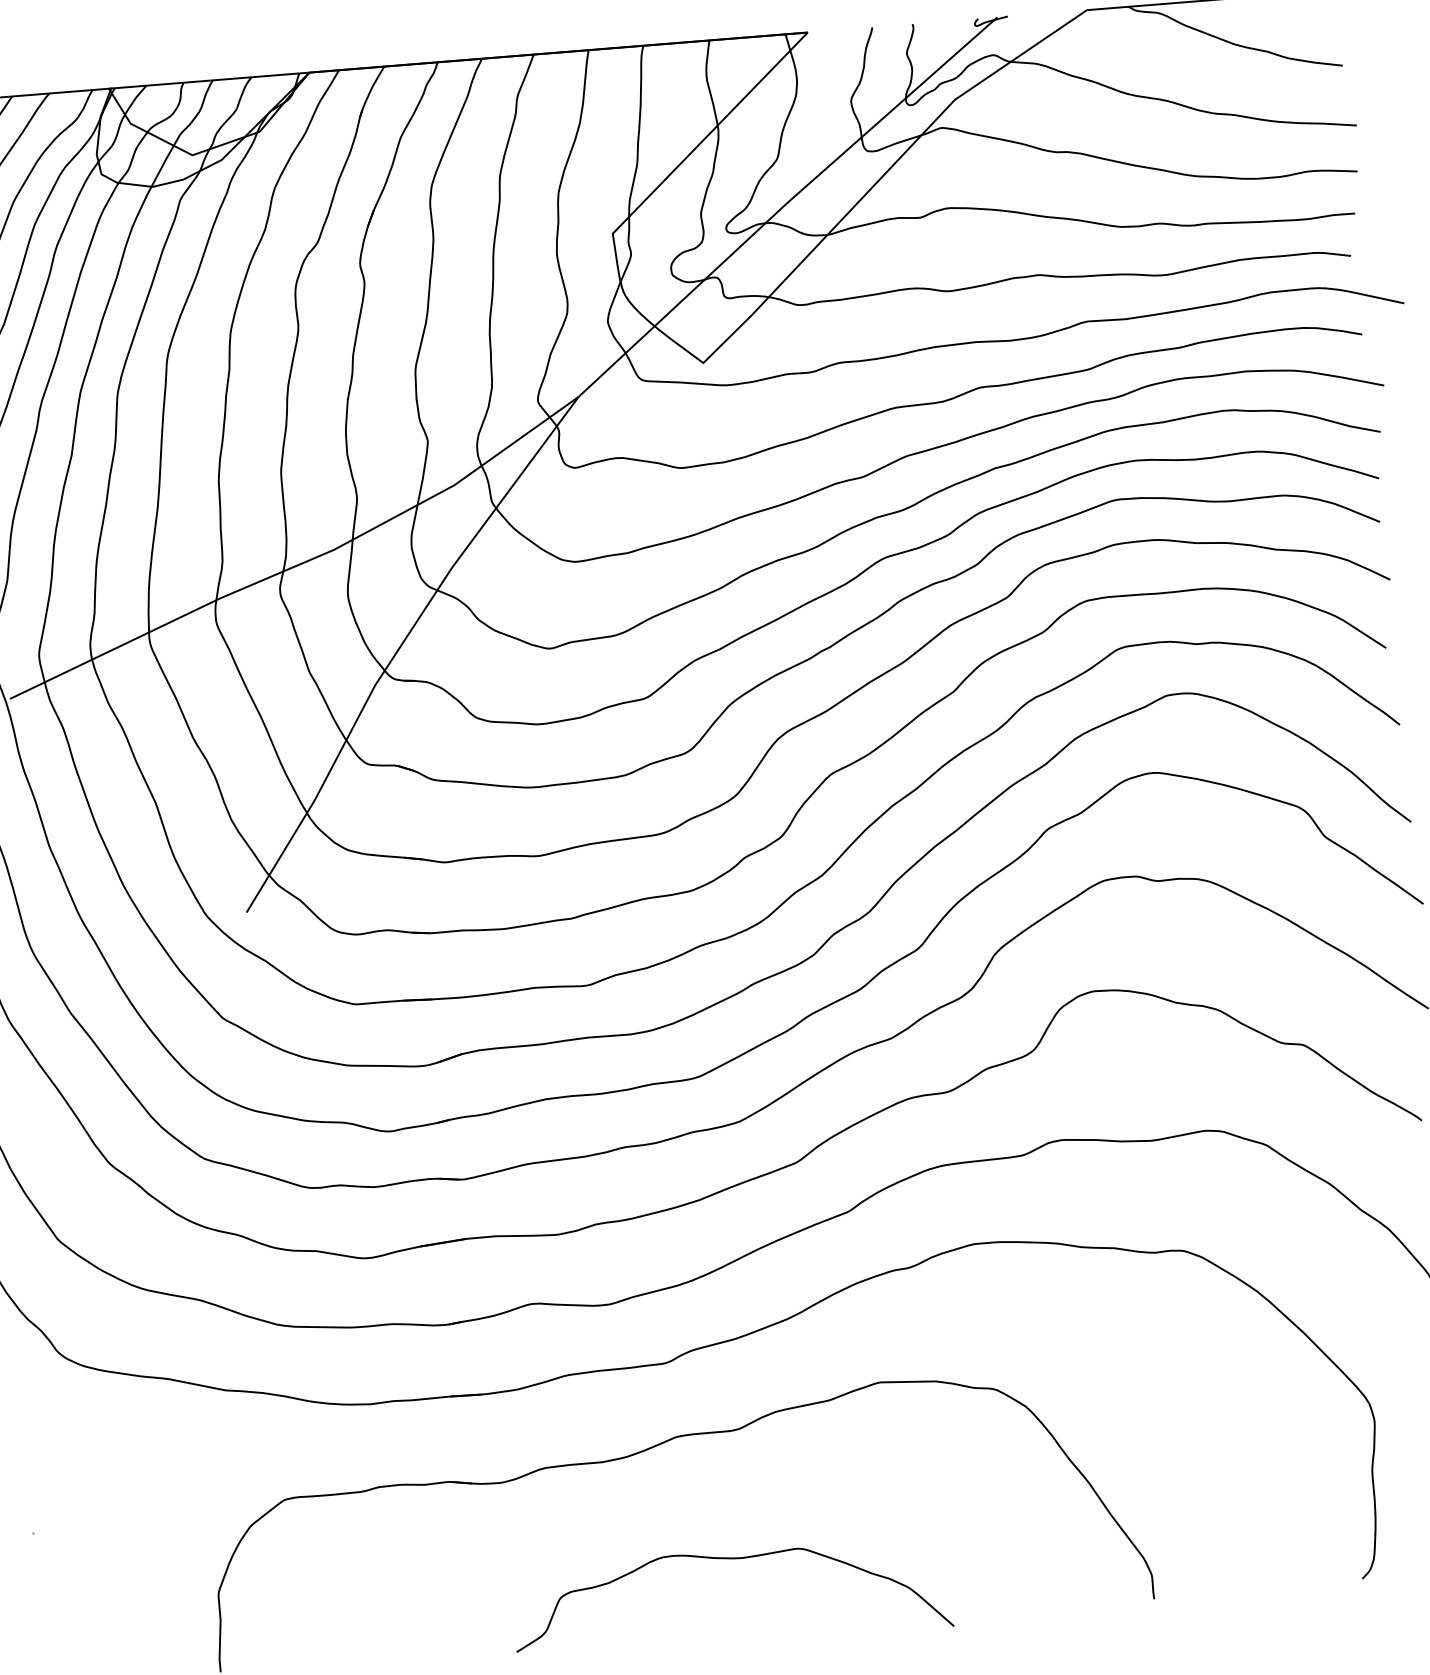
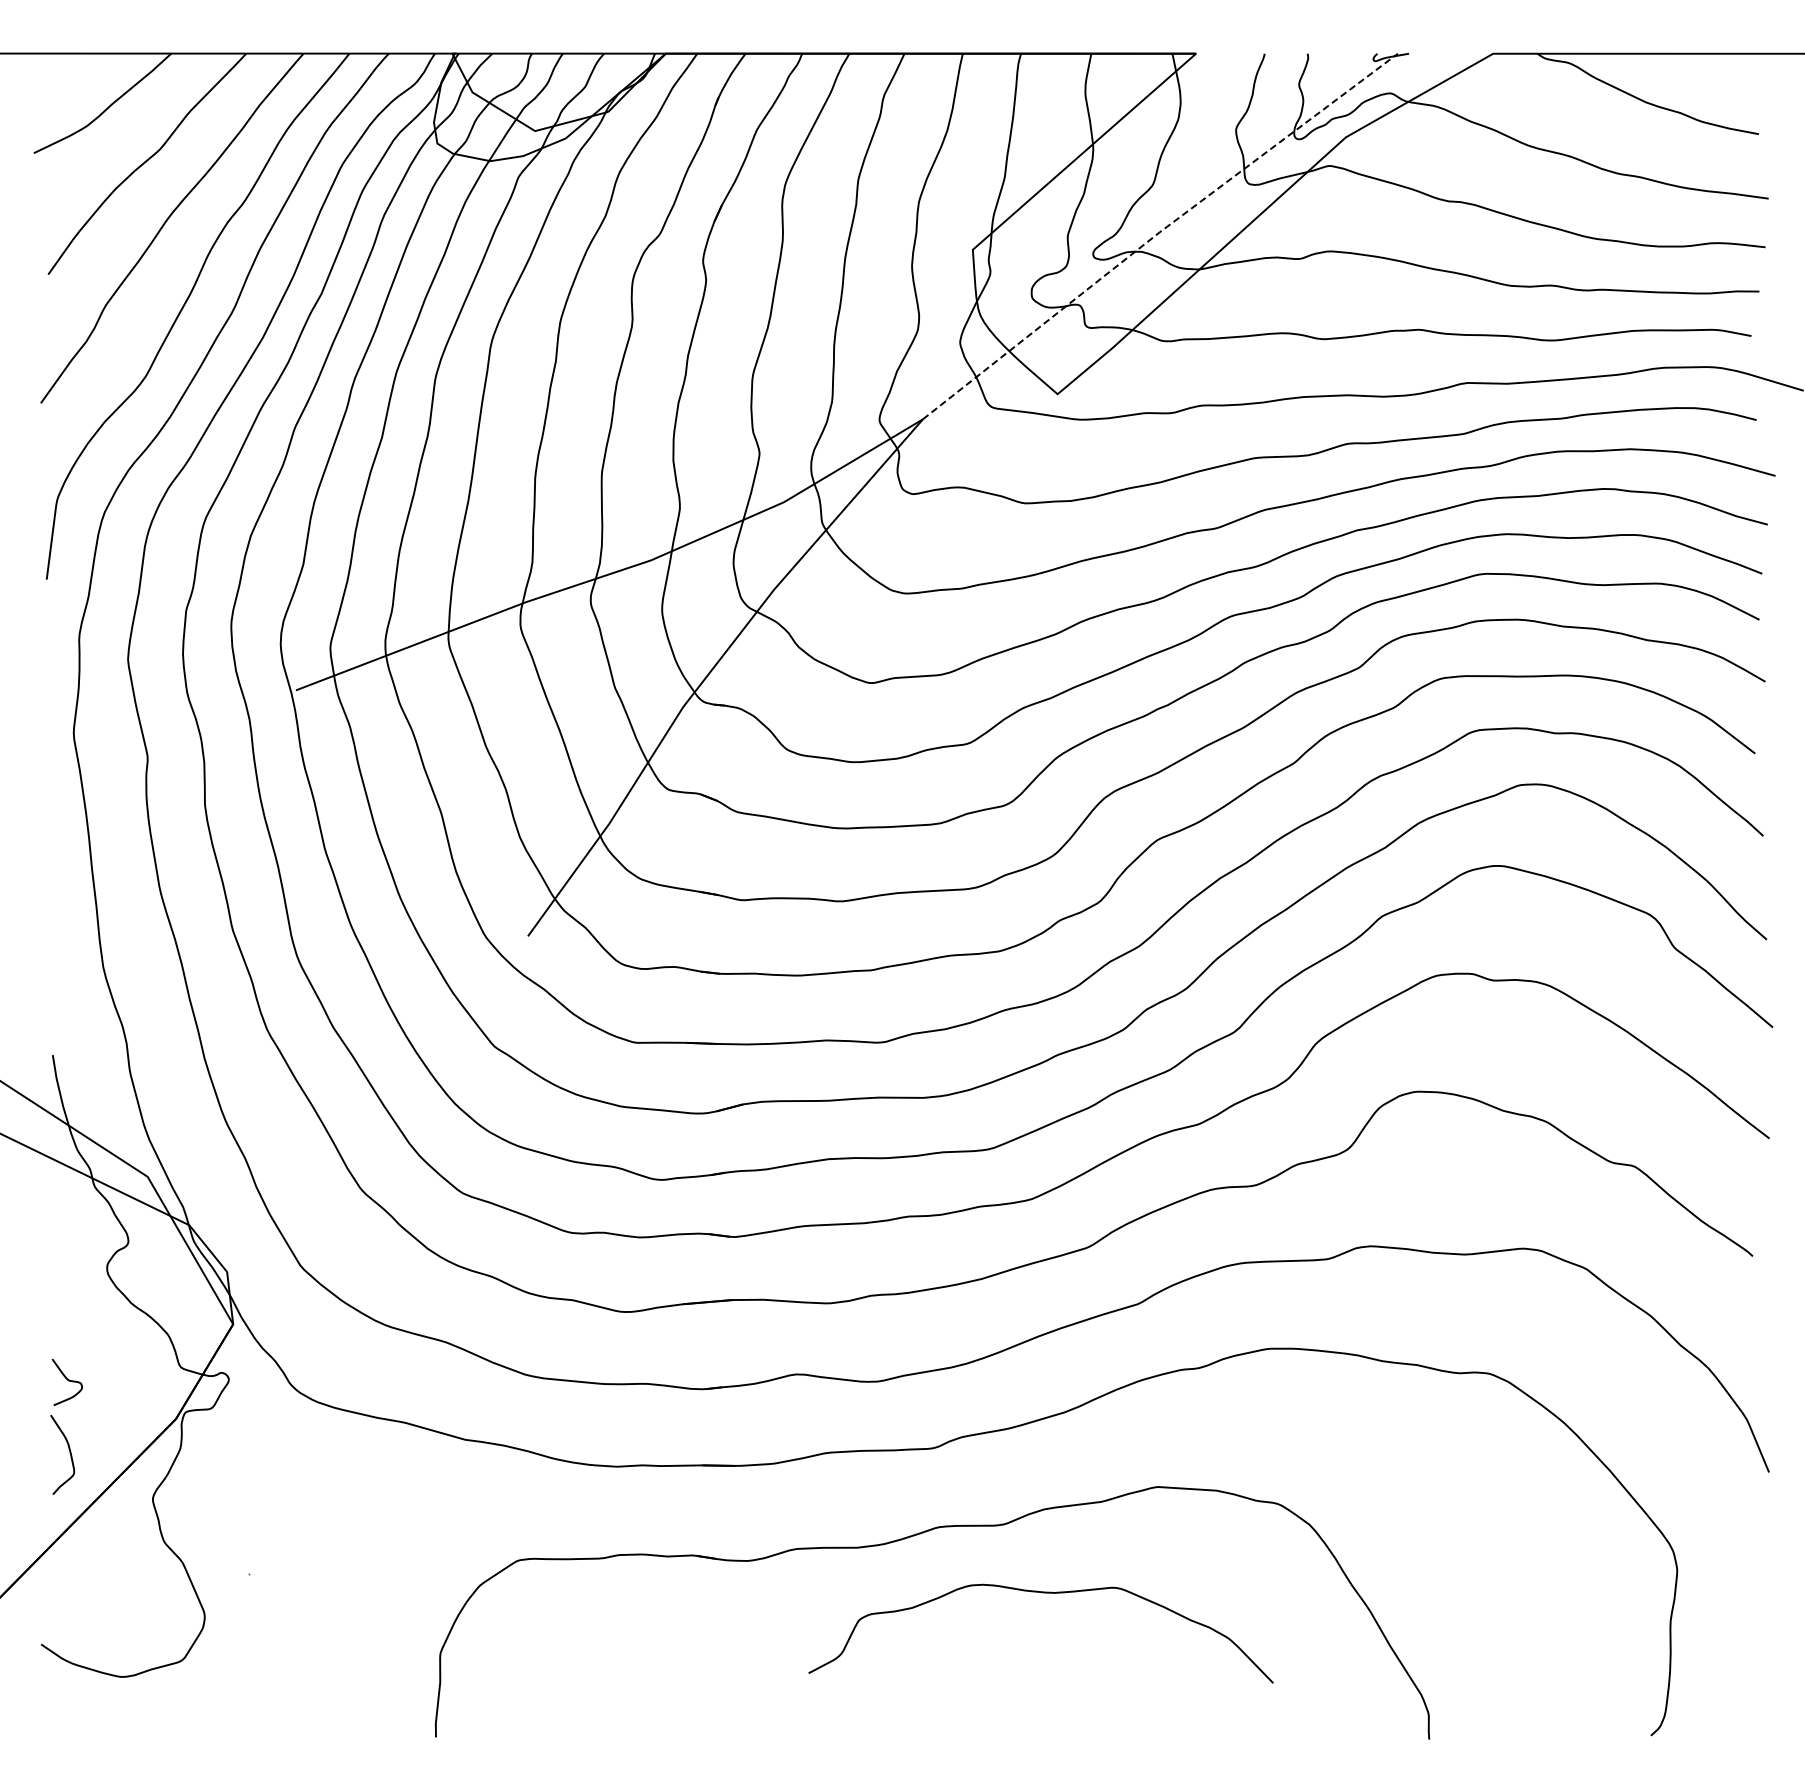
line: (785, 203) -> (1158, 232), solid -> dashed
curve: (729, 1559) -> (1041, 1593), moved

